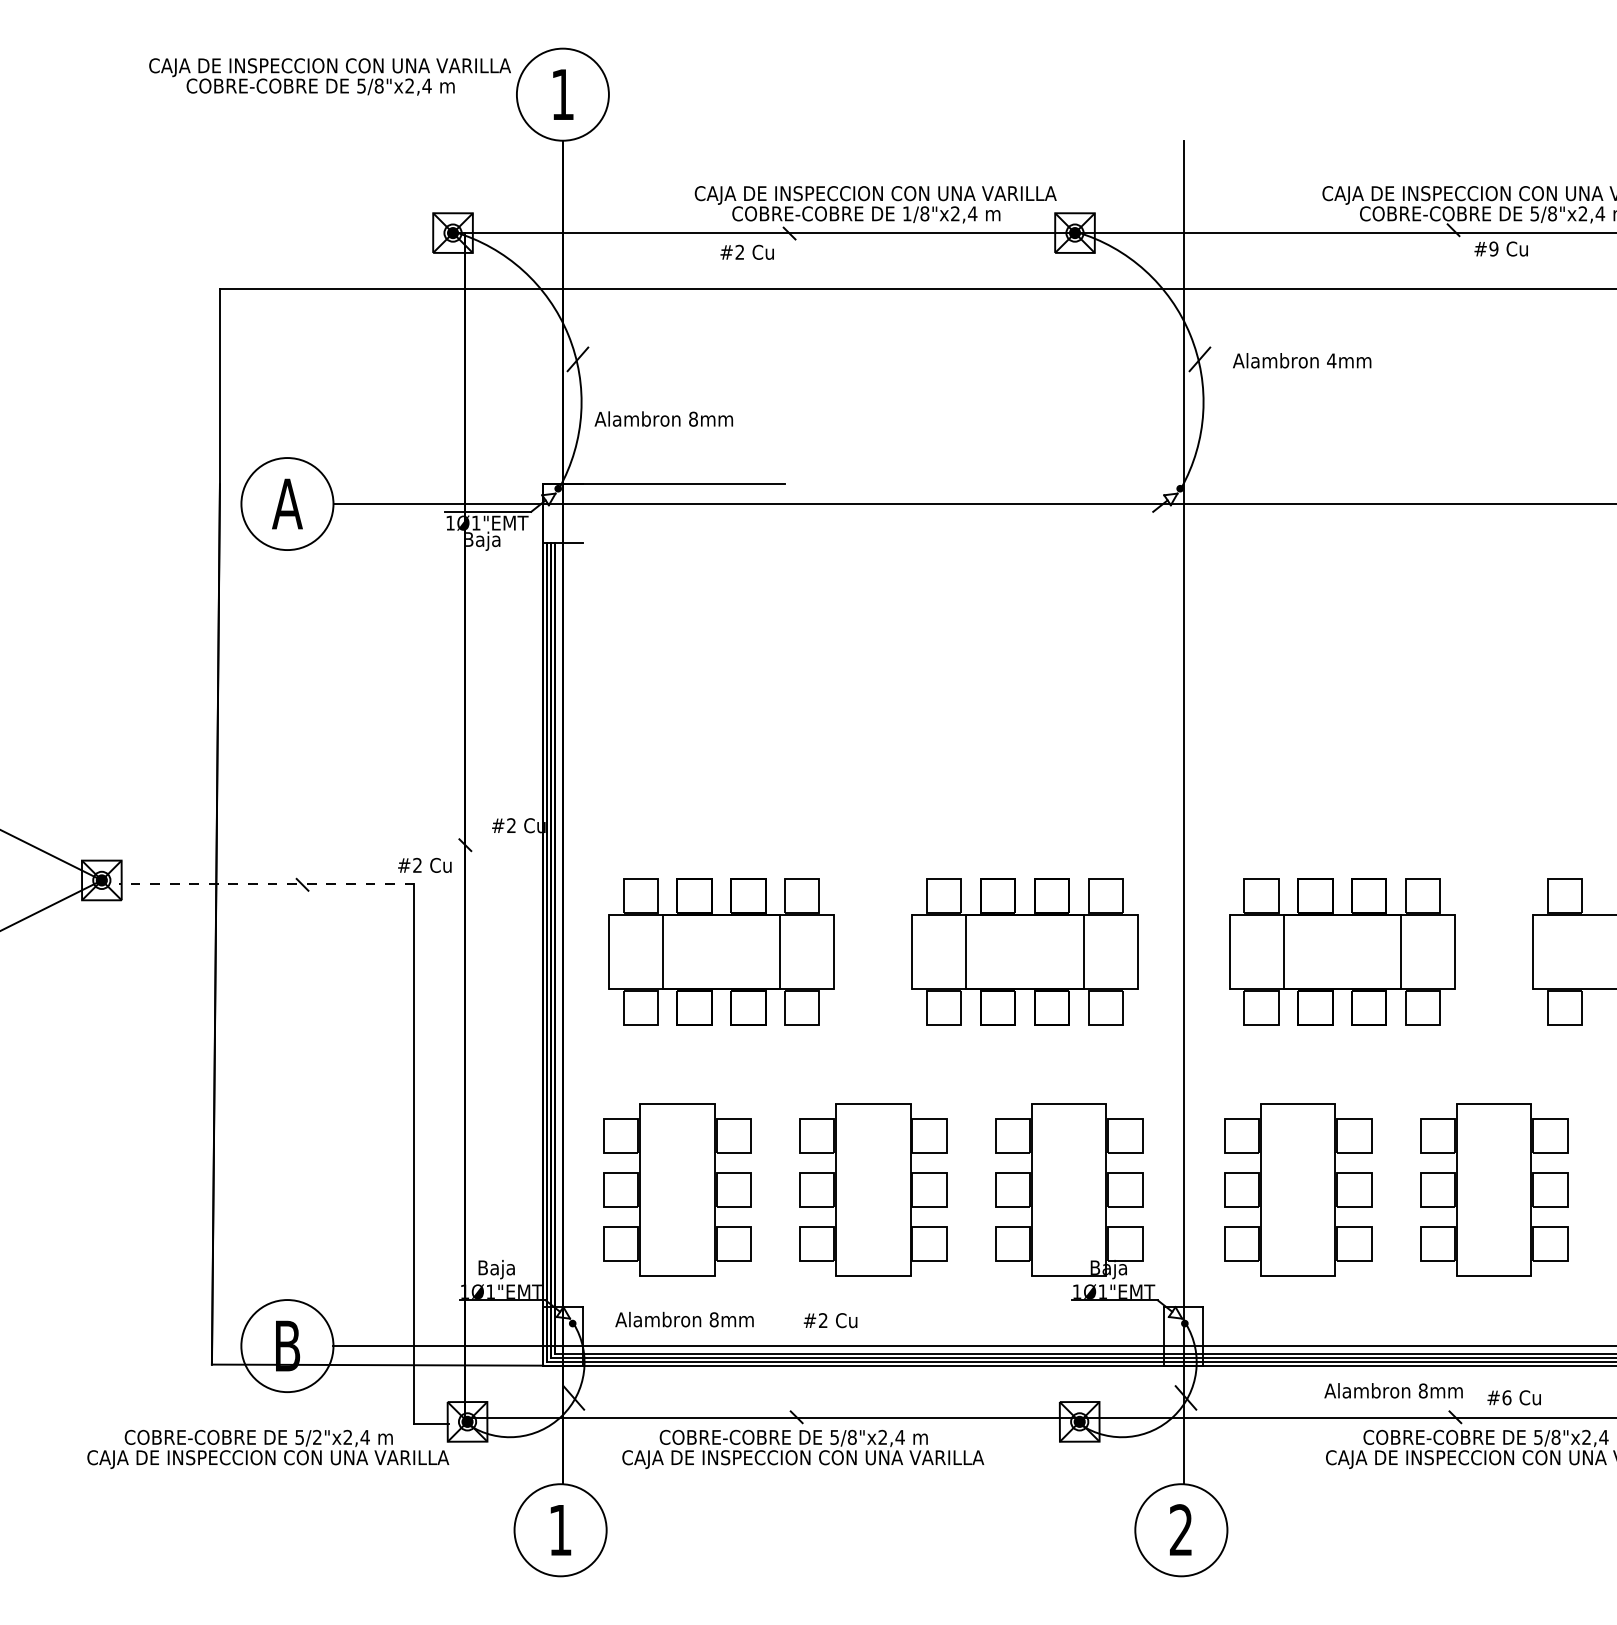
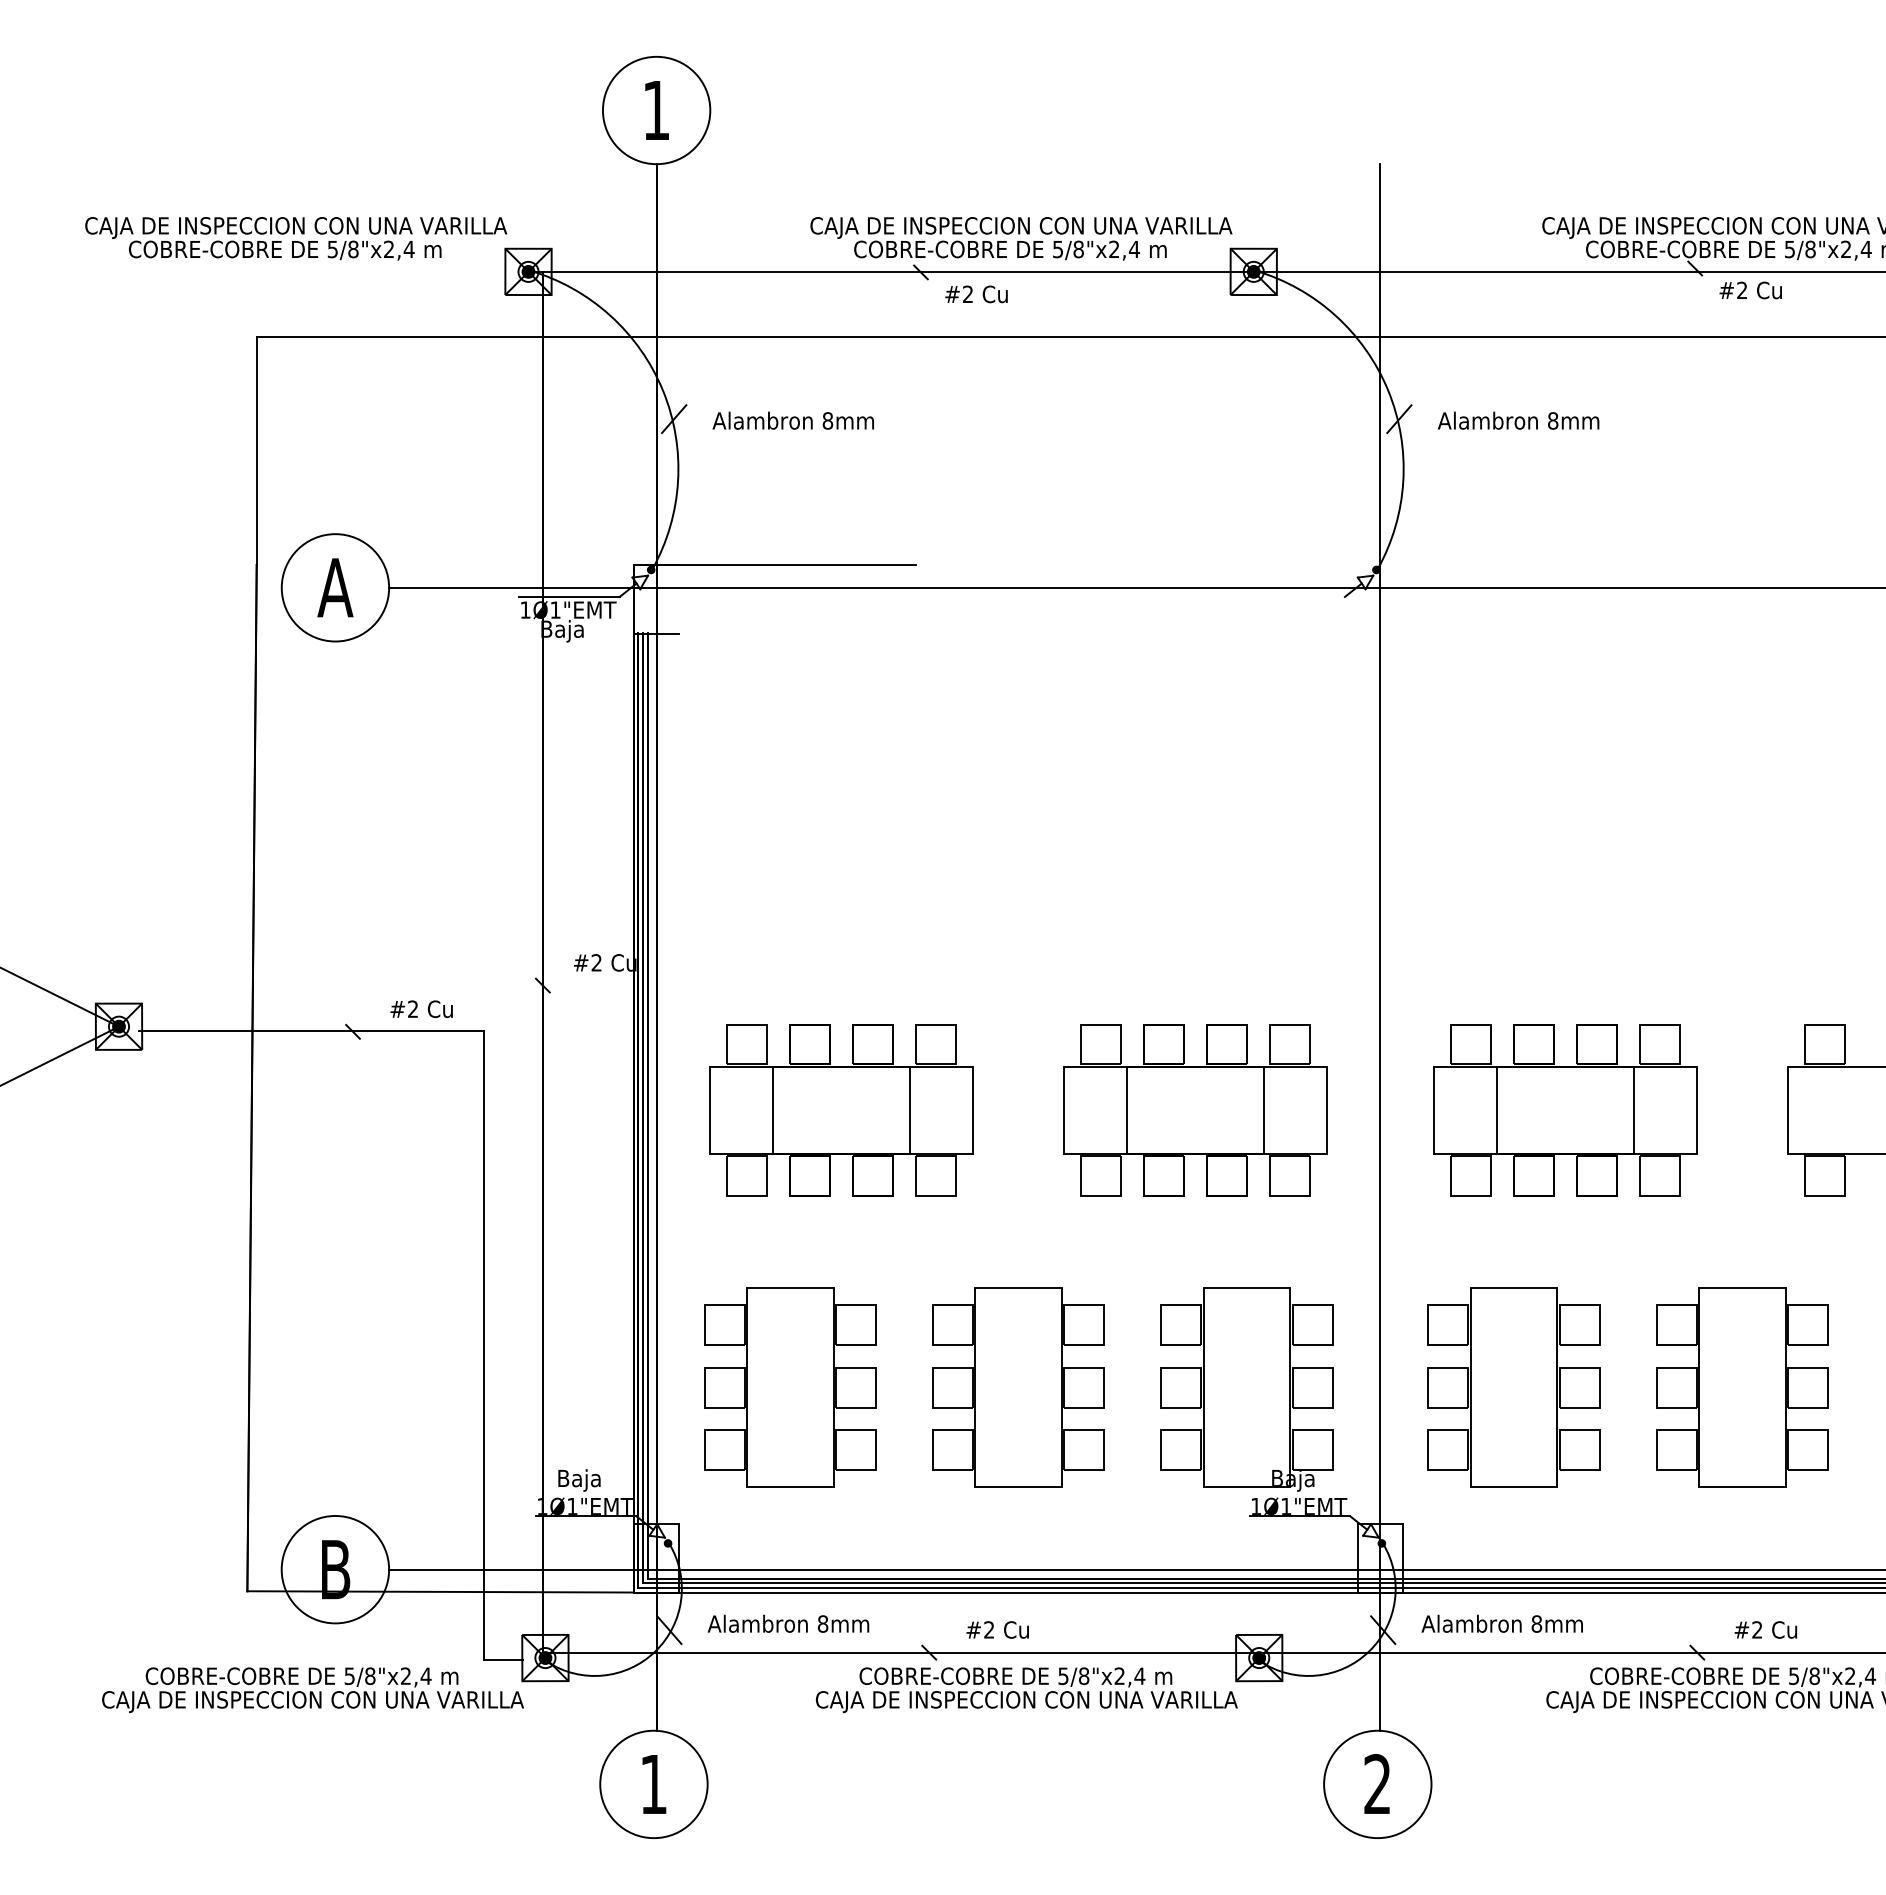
text: (330, 76) -> (296, 238), moved
text: (906, 213) -> (1057, 249), 1/8"x2,4 -> 5/8"x2,4
text: (1494, 249) -> (1742, 290), #9 -> #2
text: (747, 252) -> (976, 294), moved
text: (1331, 360) -> (1552, 420), 4mm -> 8mm
text: (663, 418) -> (792, 420), moved
text: (424, 865) -> (421, 1009), moved
line: (266, 883) -> (310, 1030), dashed -> solid
text: (684, 1319) -> (788, 1623), moved
text: (830, 1320) -> (997, 1629), moved
text: (1392, 1390) -> (1501, 1623), moved
text: (1507, 1397) -> (1757, 1629), #6 -> #2
text: (317, 1437) -> (370, 1676), 5/2"x2,4 -> 5/8"x2,4
text: (802, 1449) -> (1026, 1690), moved

